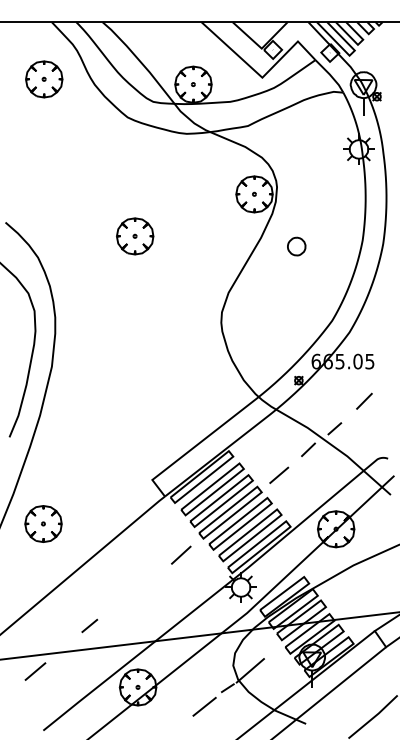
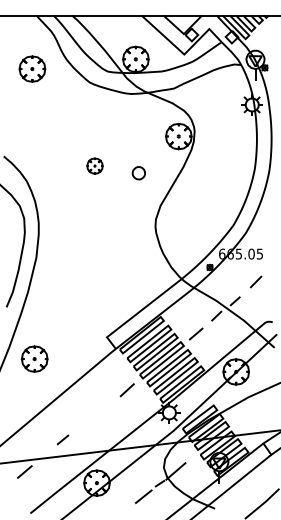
part: (44, 79) -> (32, 69), moved
part: (135, 236) -> (95, 166), size x0.6
part: (296, 246) -> (138, 173), moved
part: (43, 523) -> (34, 358), moved

